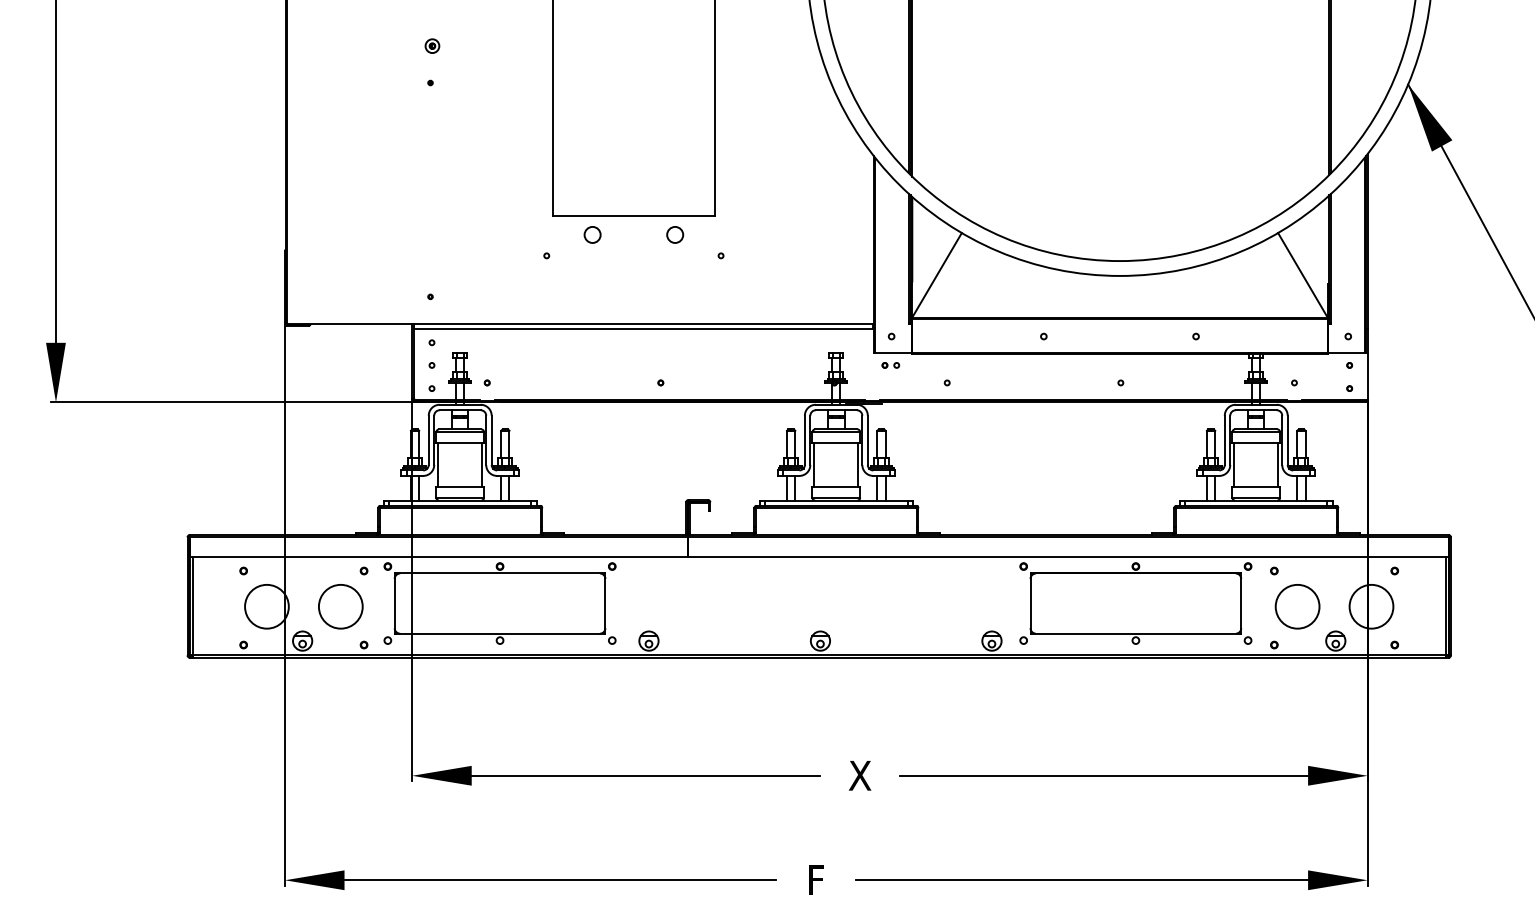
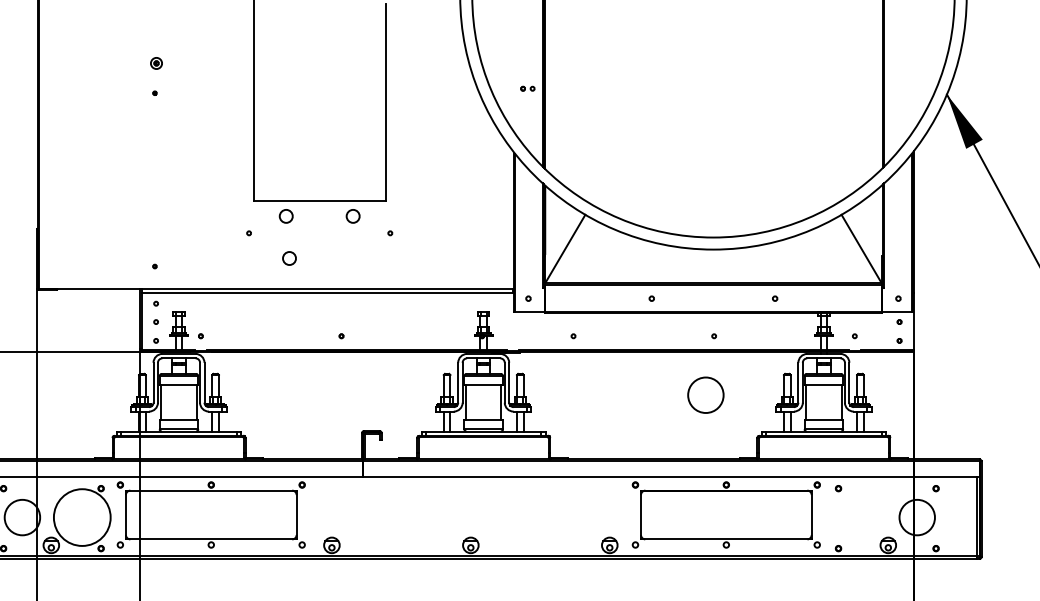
circle: (596, 286) -> (289, 258), added
part: (890, 365) -> (527, 88), moved
circle: (340, 606) -> (82, 517), size x1.6
circle: (1297, 606) -> (705, 395), moved

